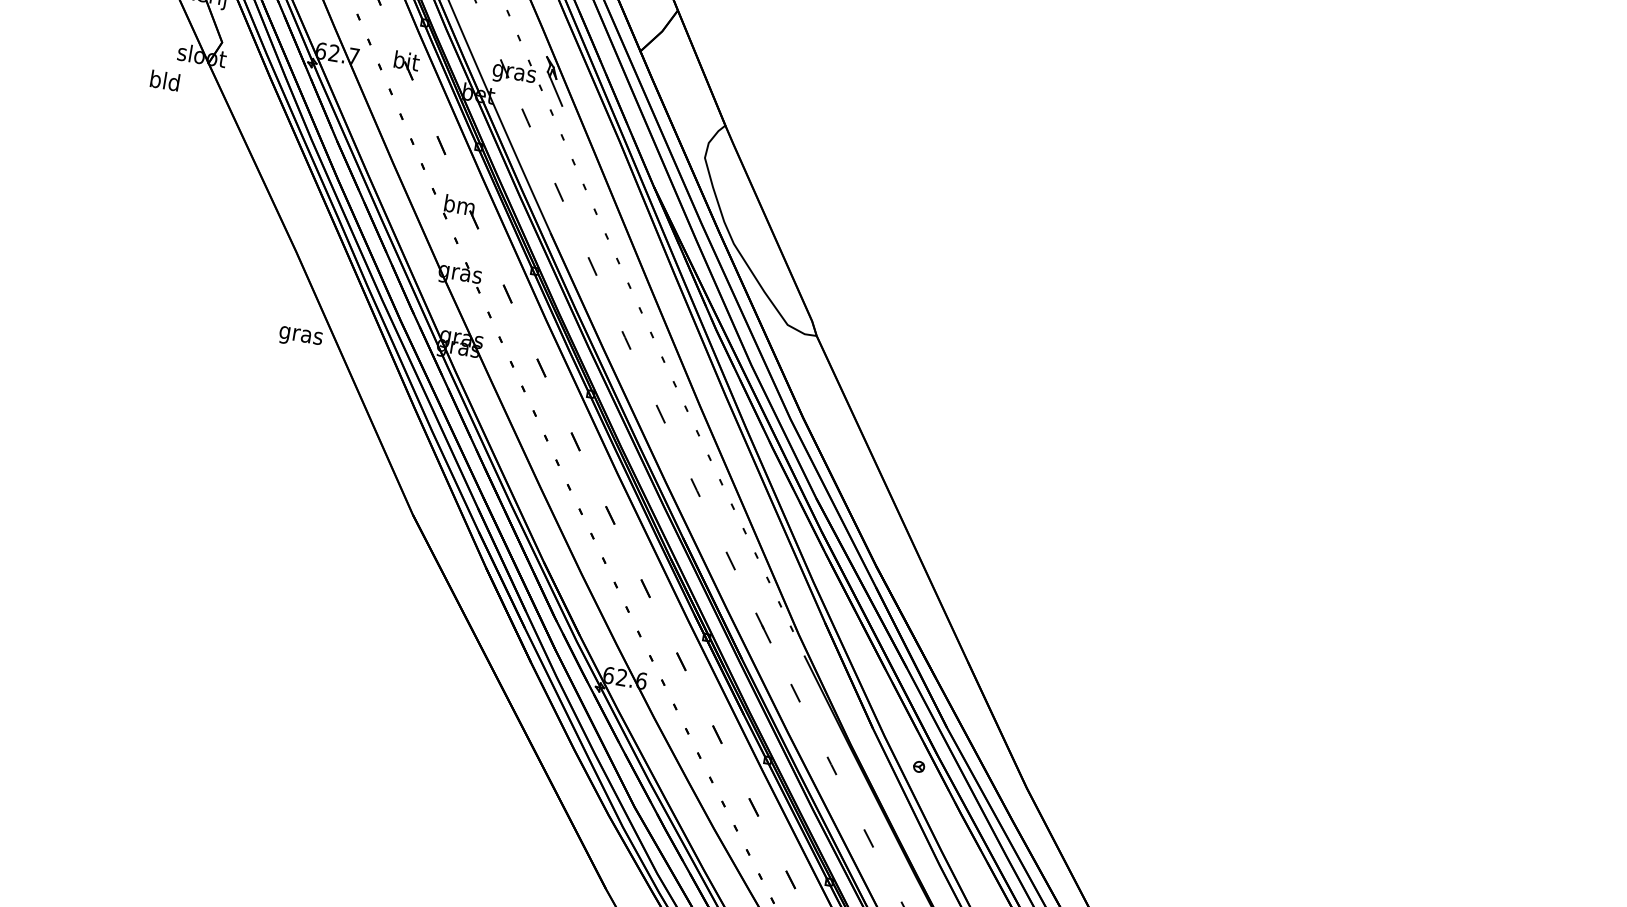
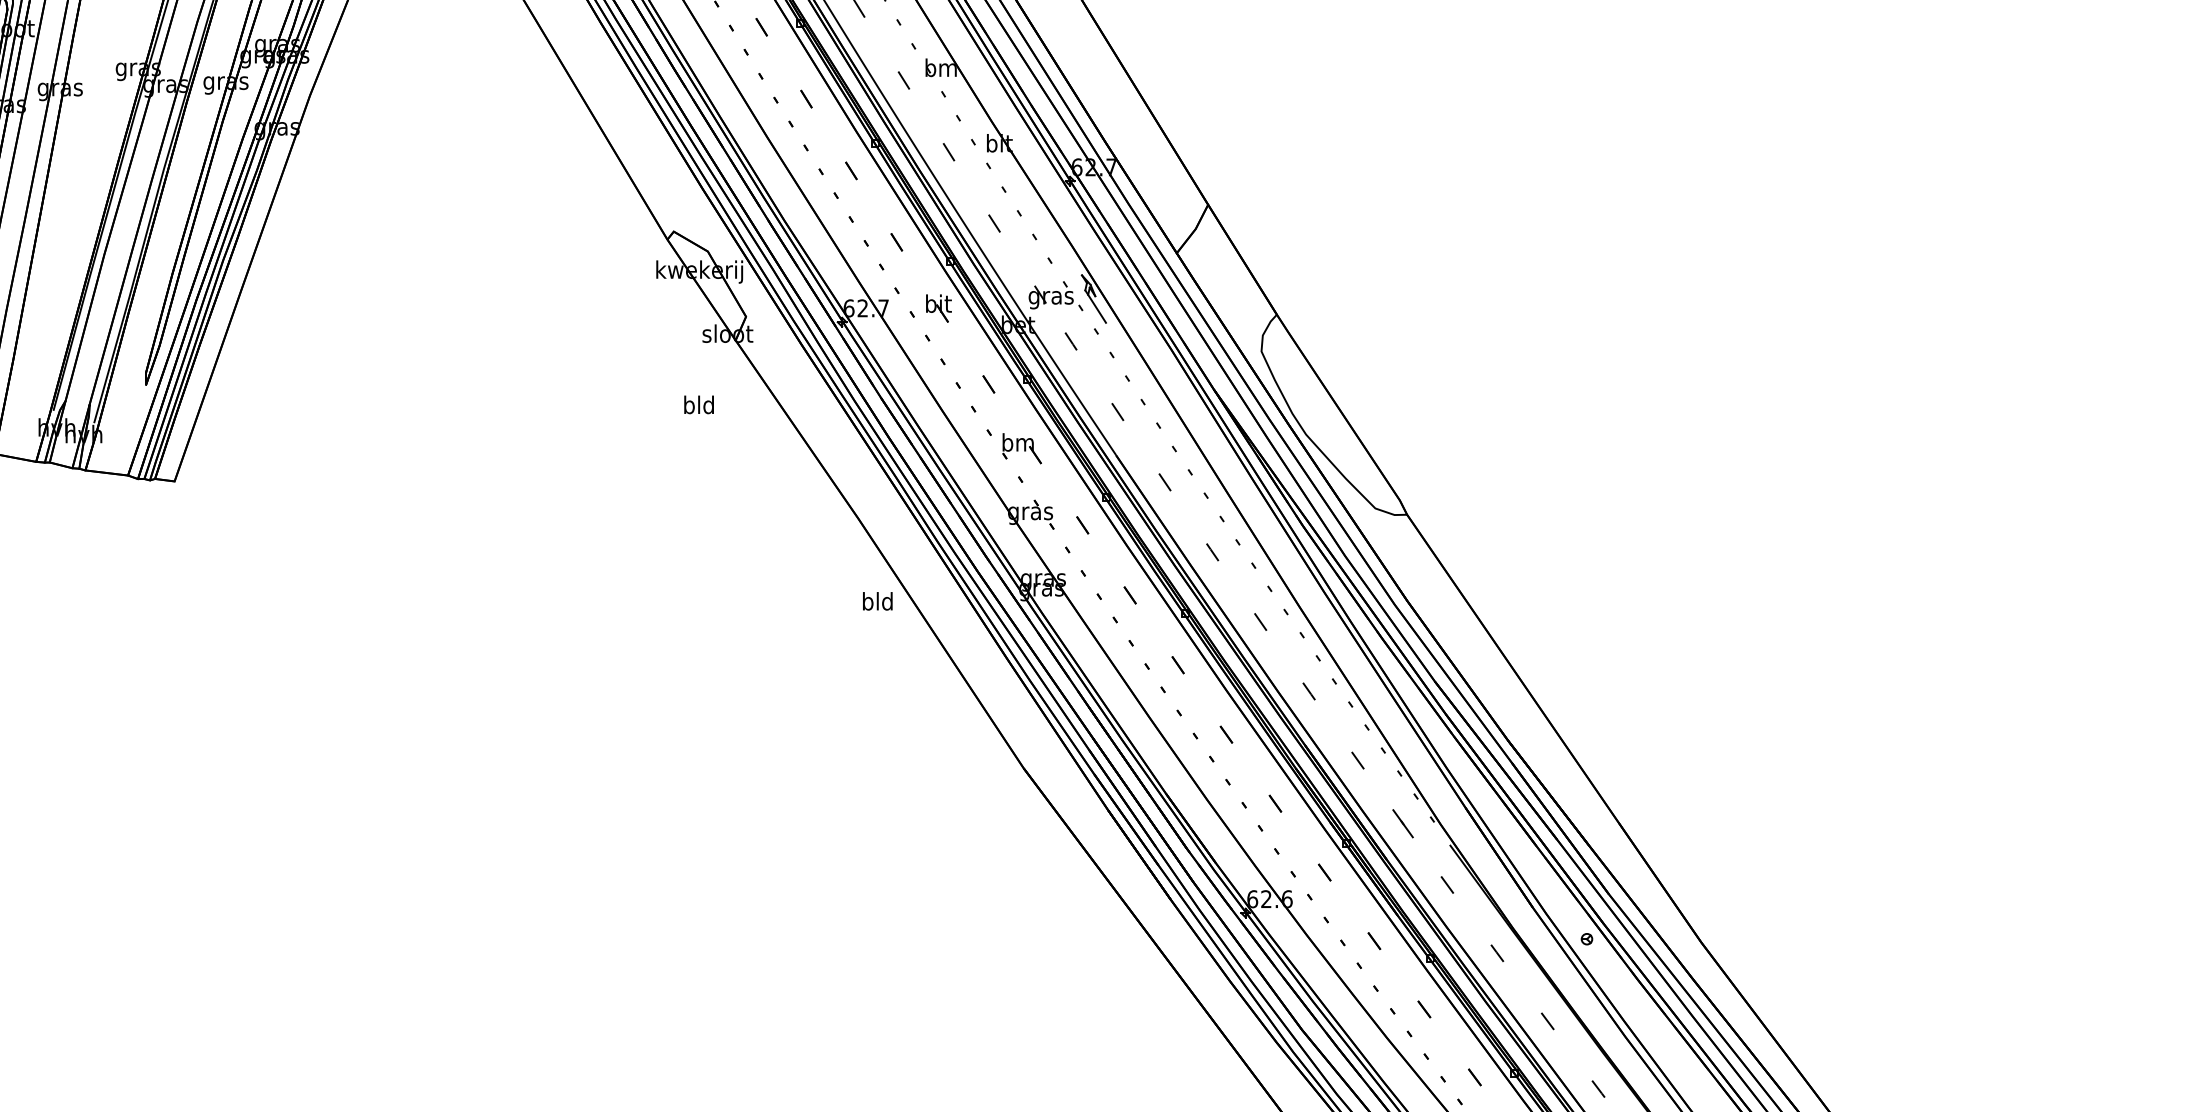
text: (164, 80) -> (698, 404), moved
text: (300, 335) -> (877, 603), gras -> bld

